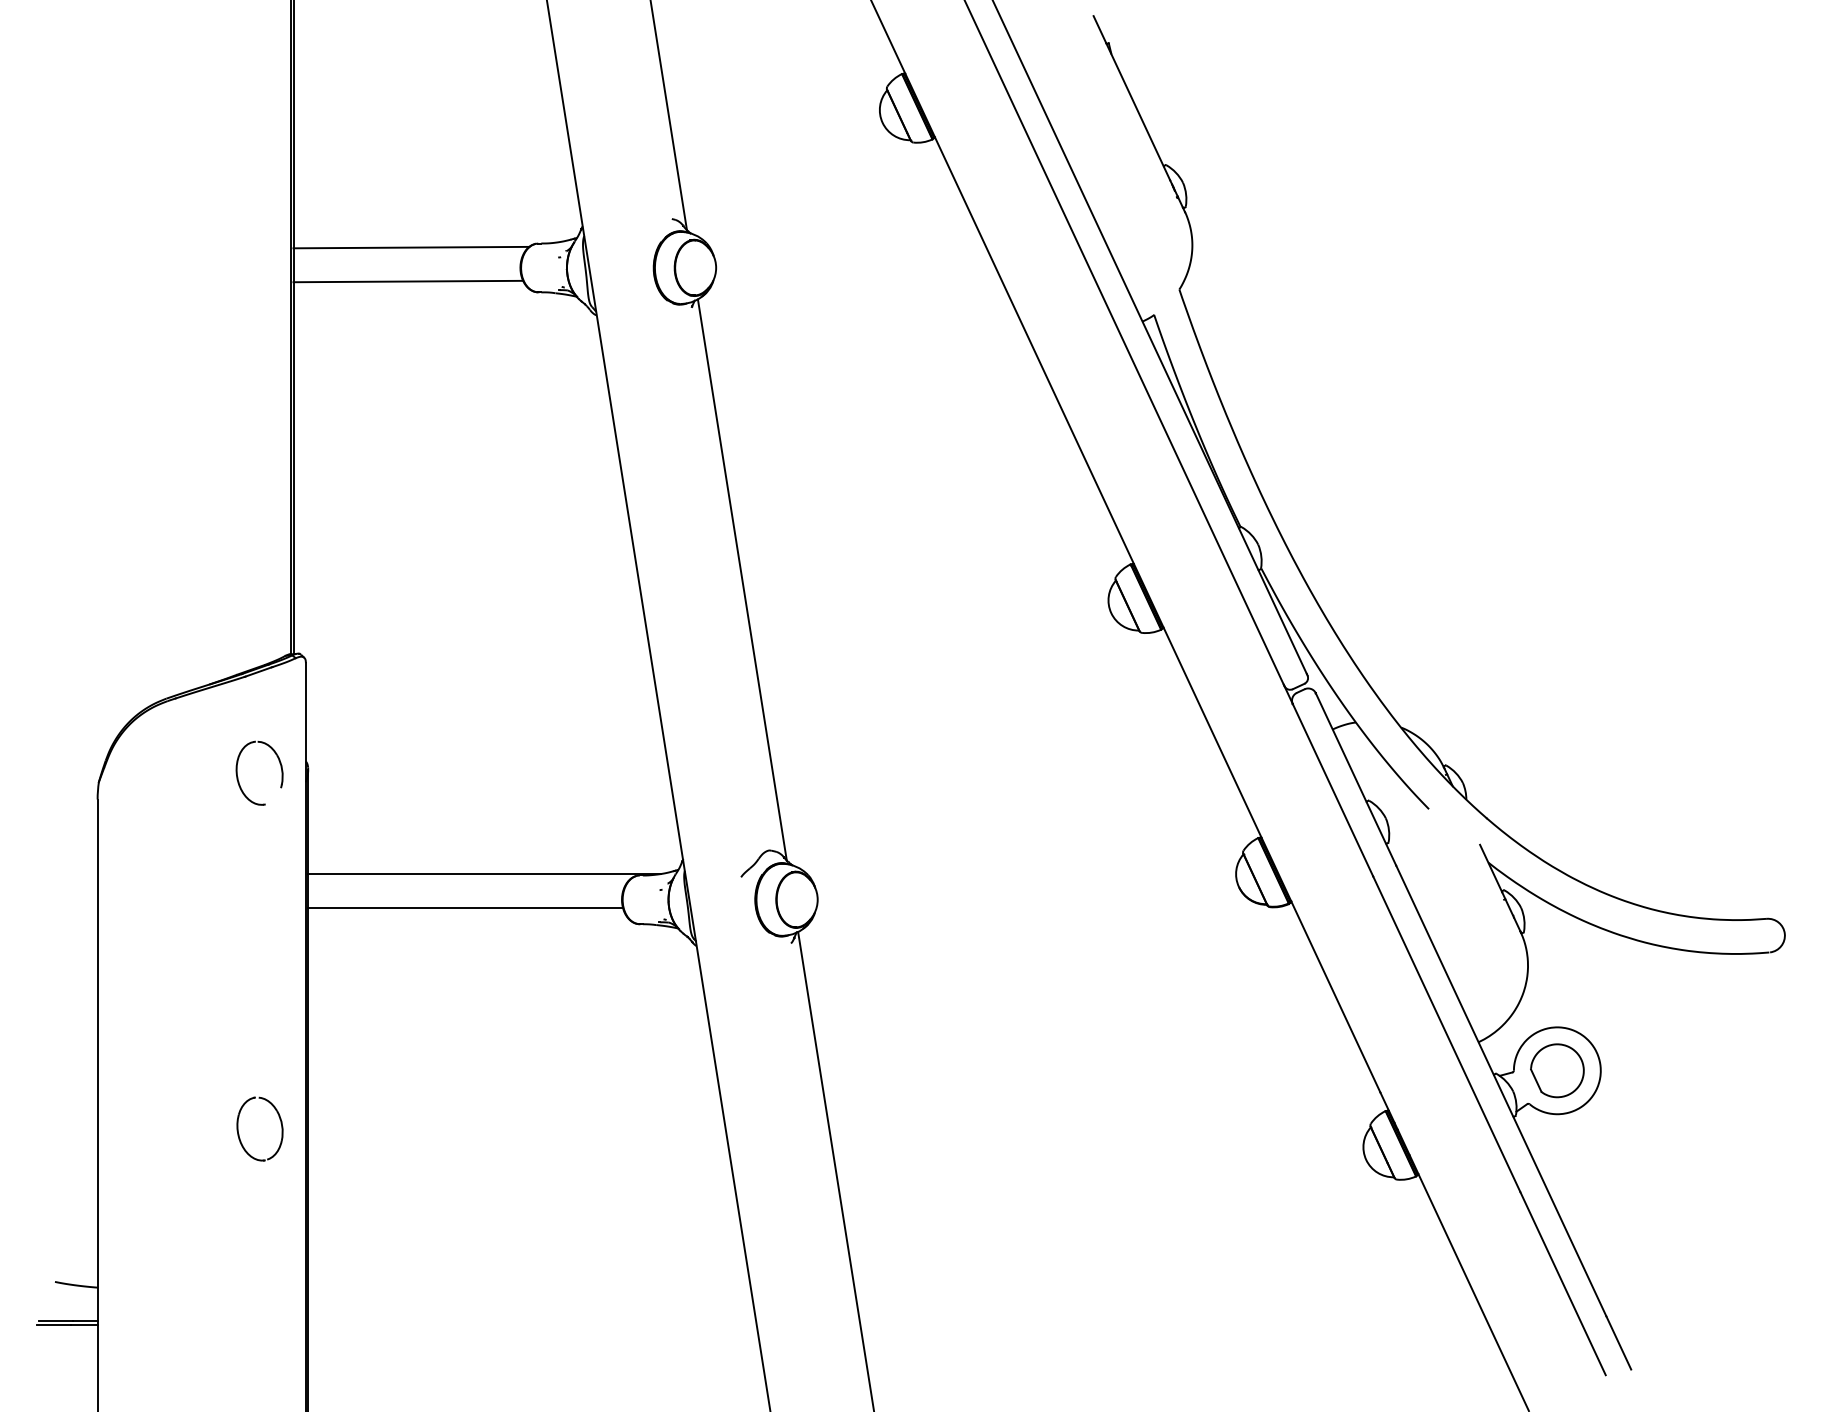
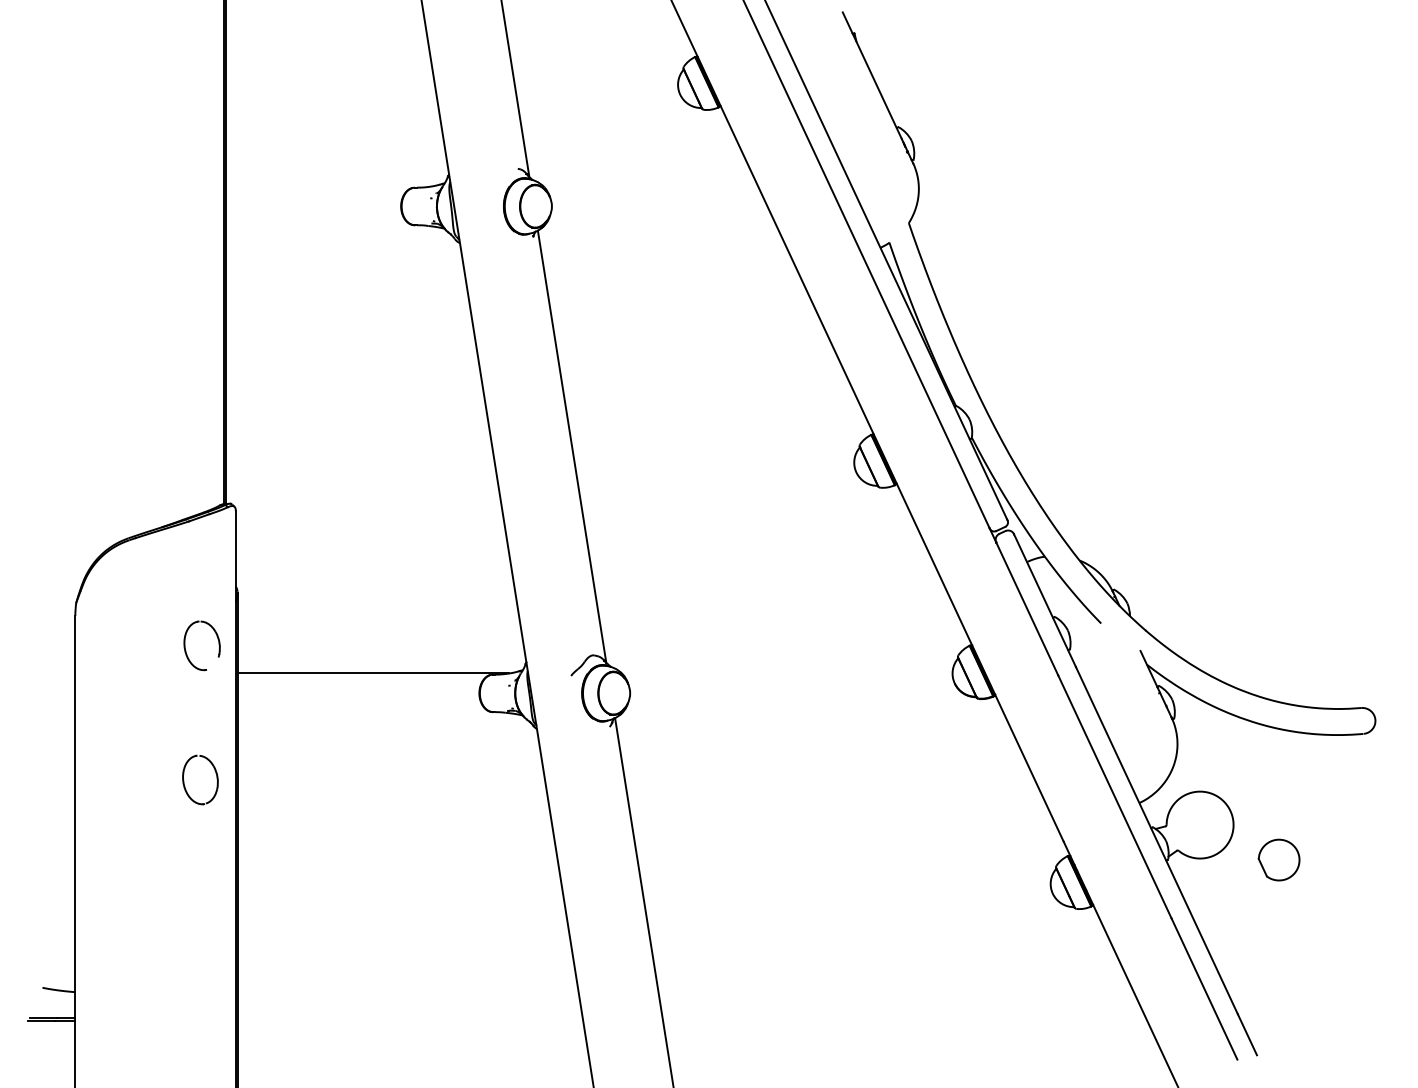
line: (411, 247) -> (317, 190), removed
line: (408, 280) -> (314, 216), removed
part: (239, 779) -> (186, 650), moved
line: (465, 907) -> (358, 699), removed
part: (1556, 1070) -> (1278, 859), moved
part: (280, 1128) -> (216, 779), moved

